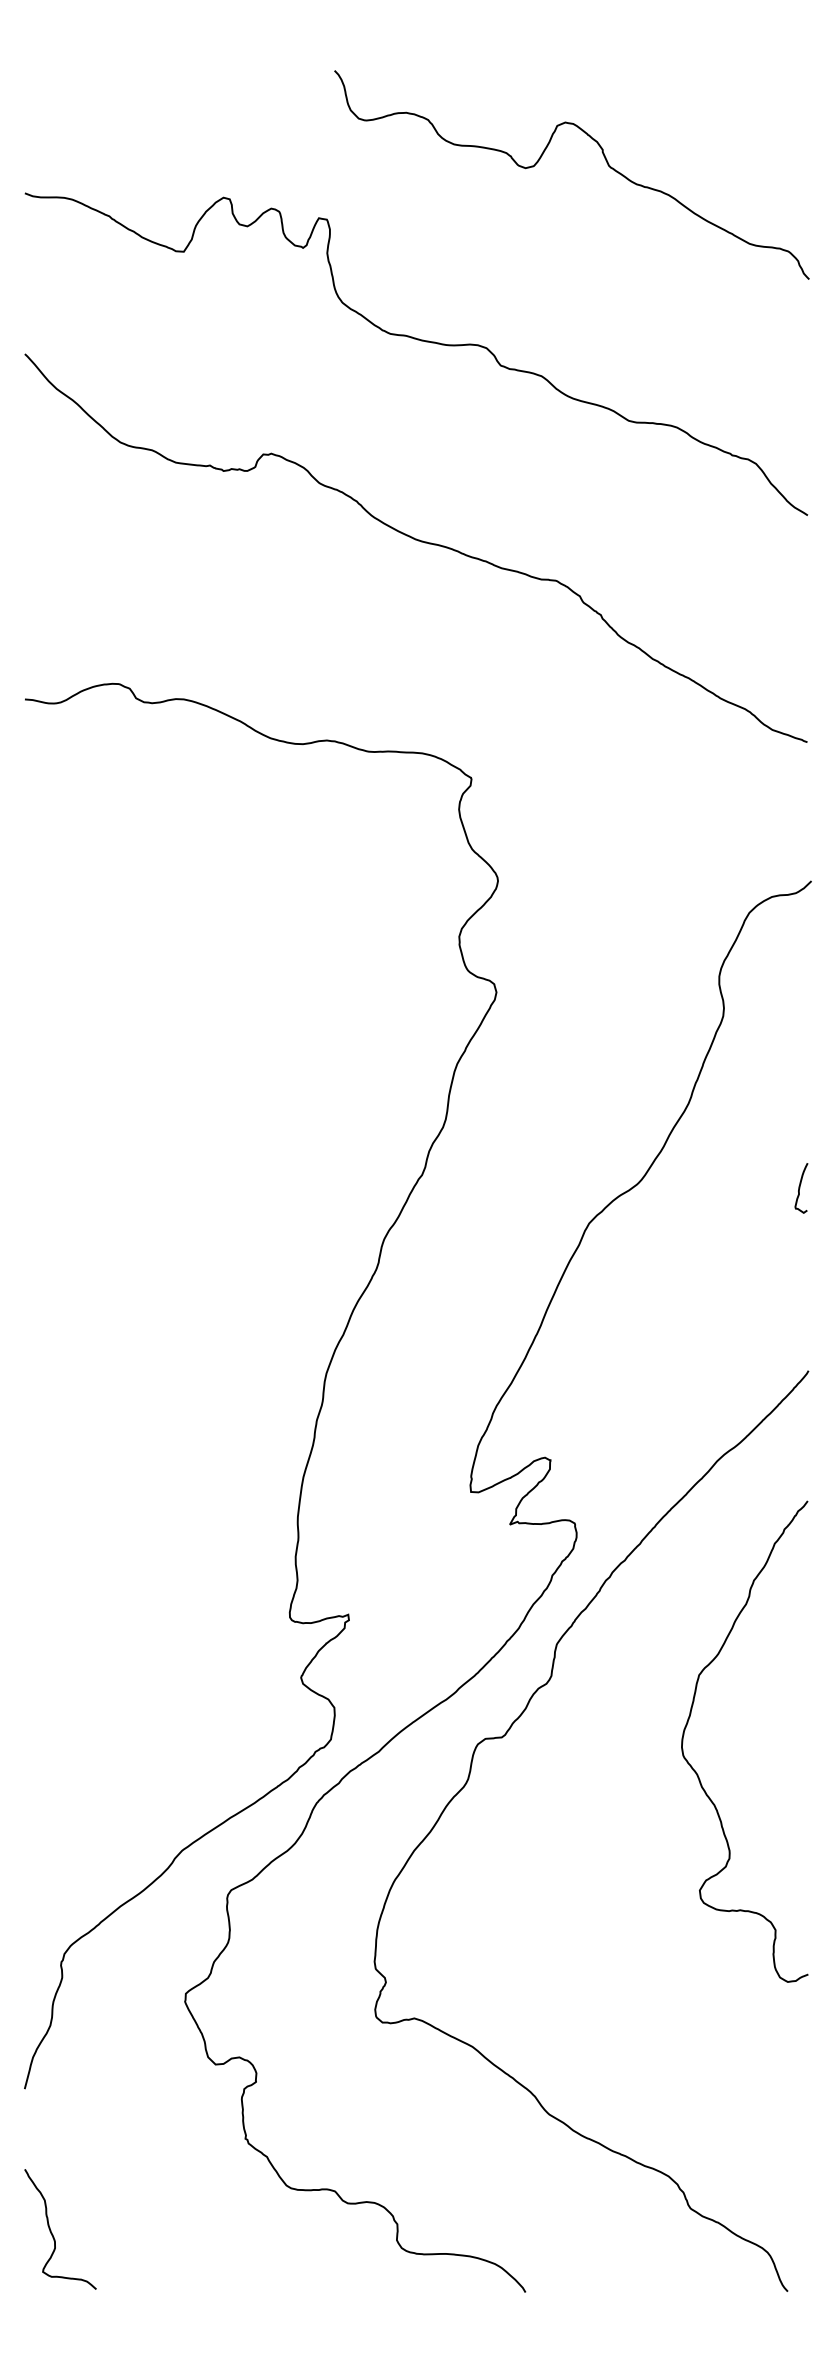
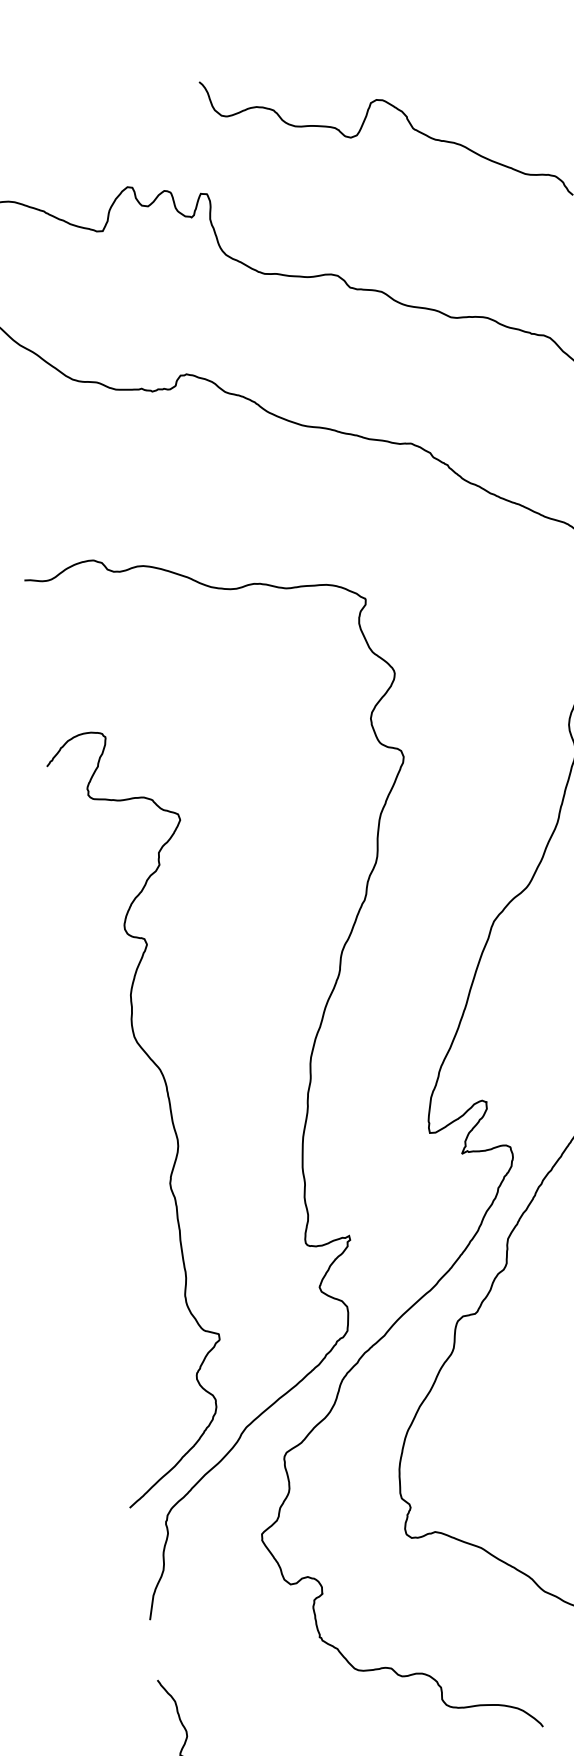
curve: (132, 1423) -> (170, 1112), added

